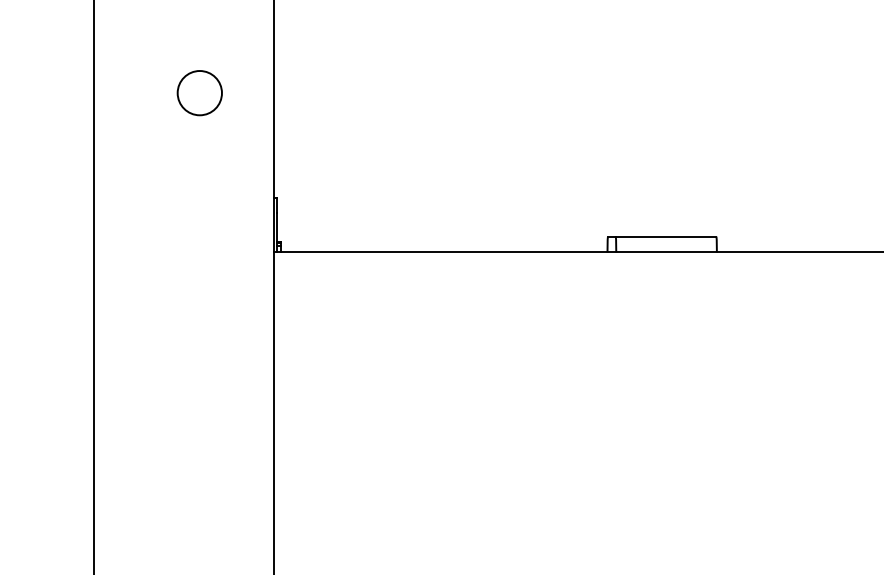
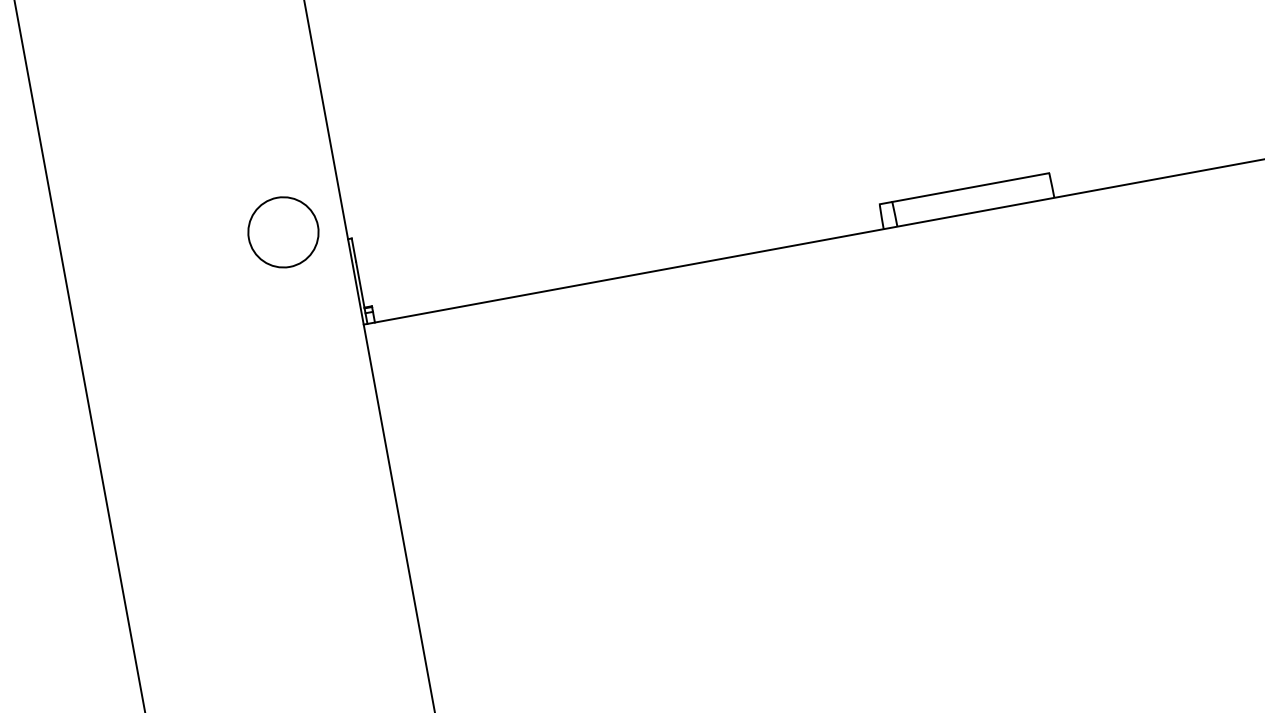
circle: (199, 93) -> (283, 233), moved

